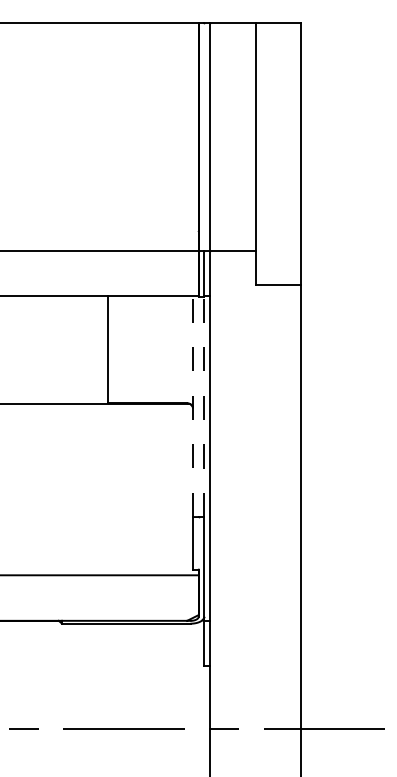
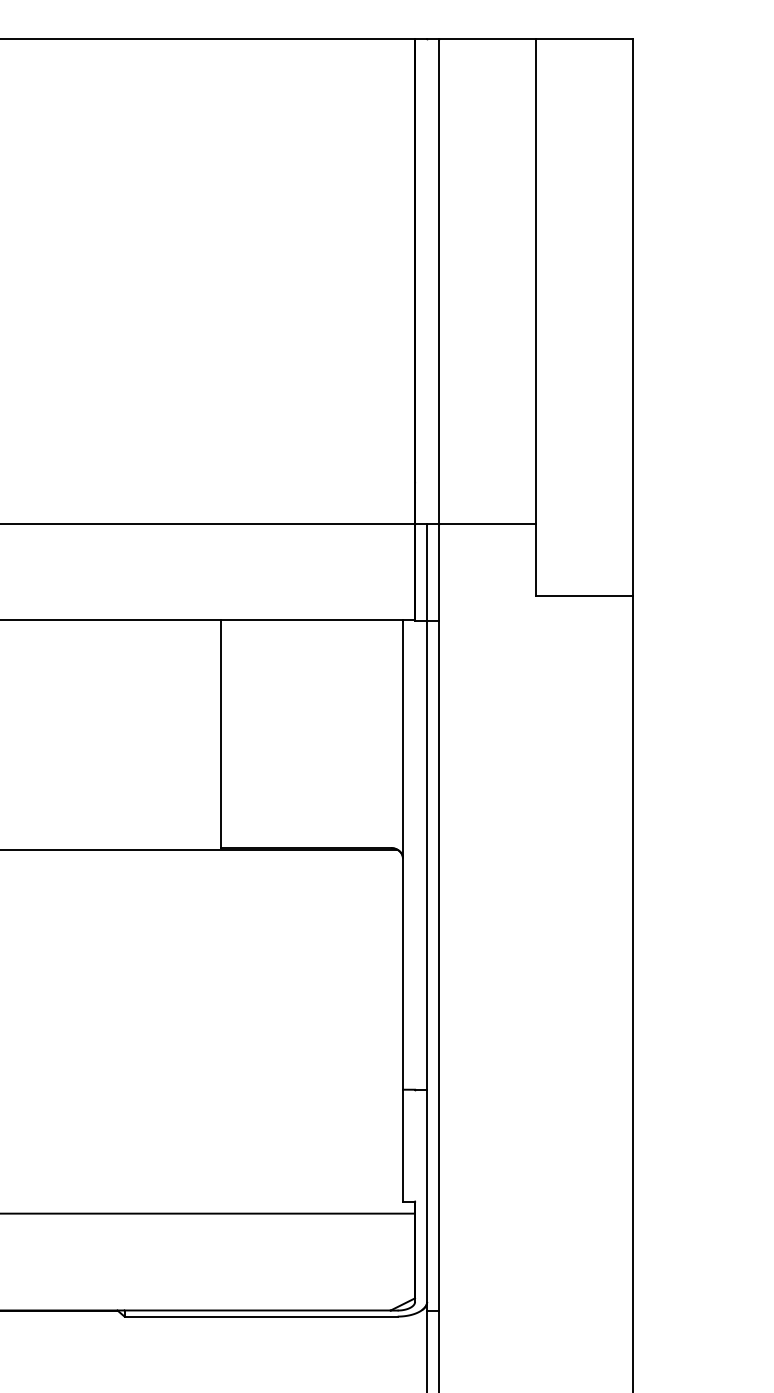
line: (193, 406) -> (404, 854), dashed -> solid
line: (204, 406) -> (427, 854), dashed -> solid

